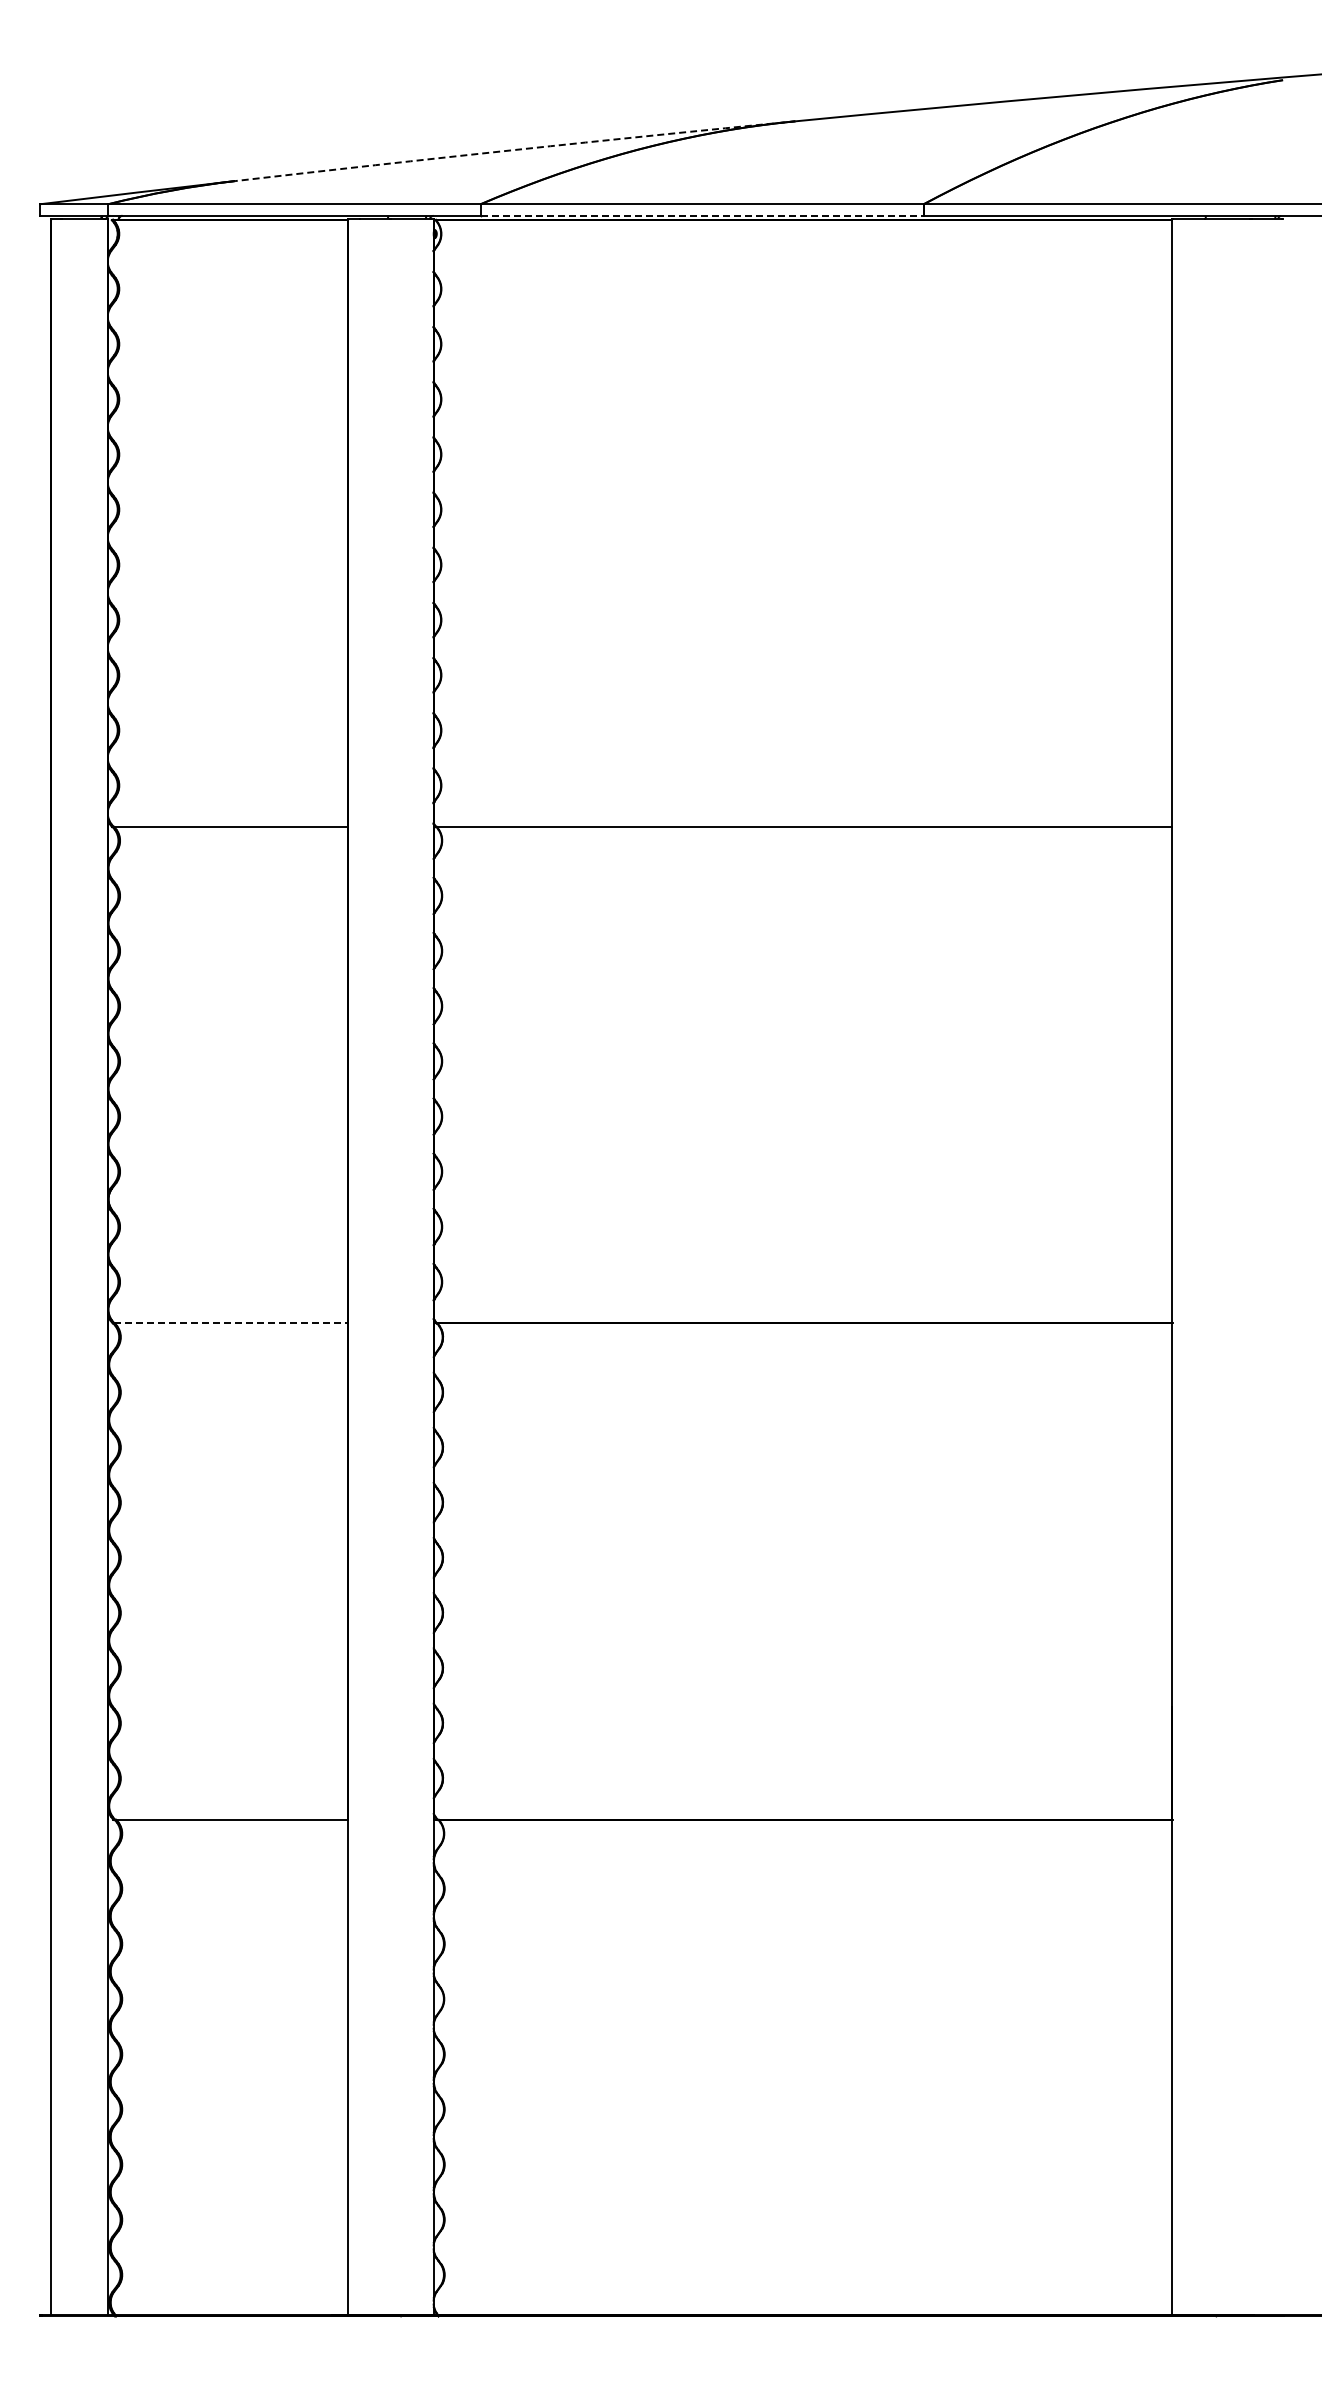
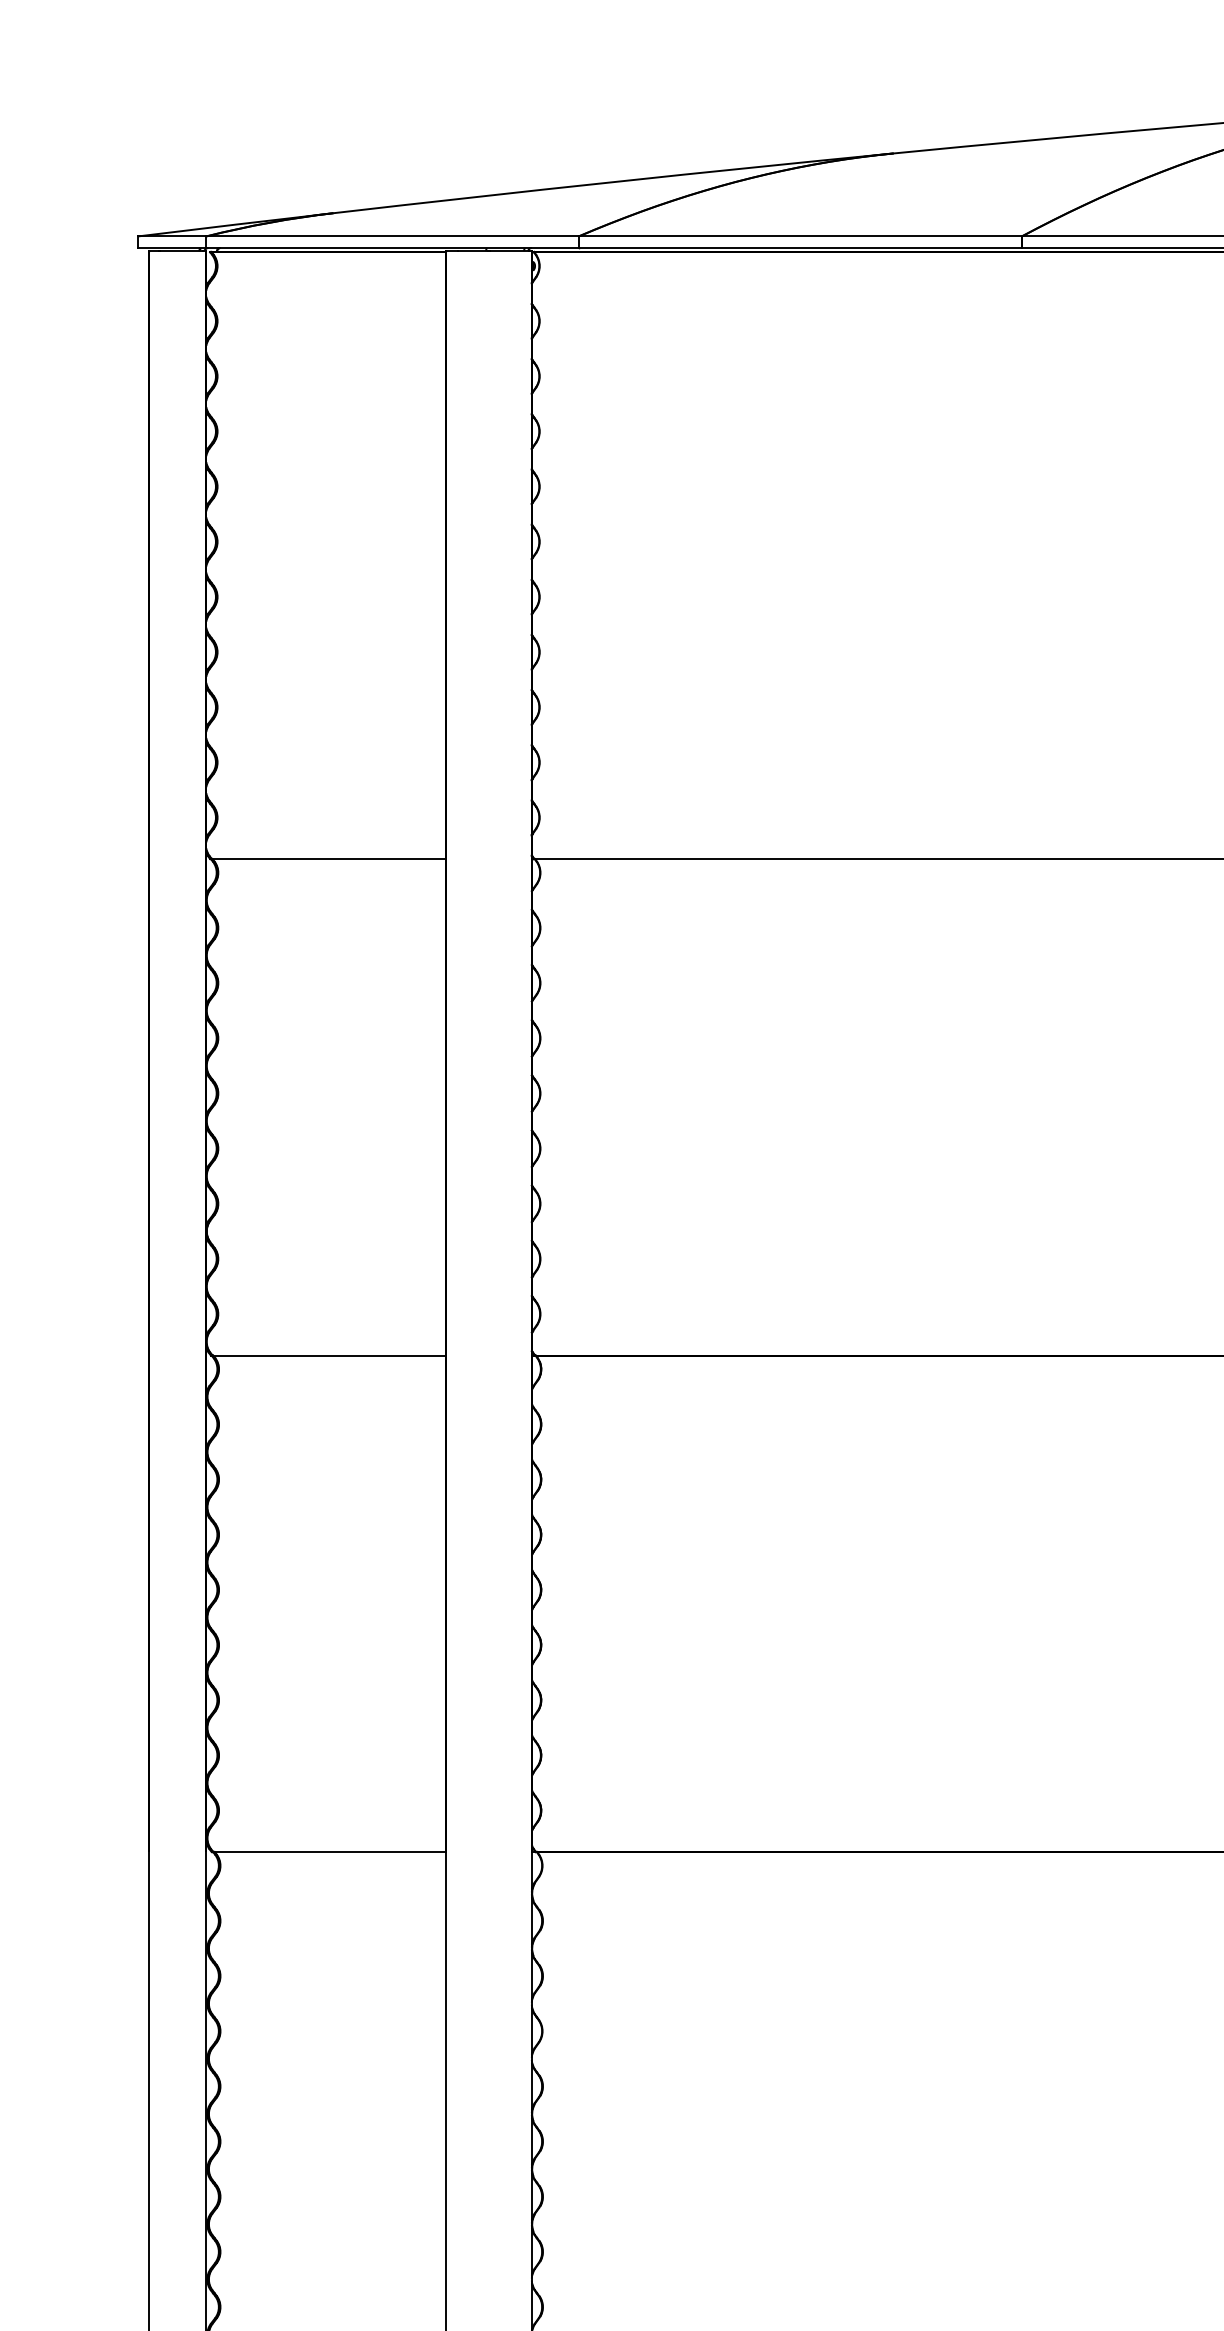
arc: (515, 149) -> (613, 181), dashed -> solid
line: (702, 215) -> (800, 247), dashed -> solid
line: (230, 1323) -> (328, 1355), dashed -> solid

